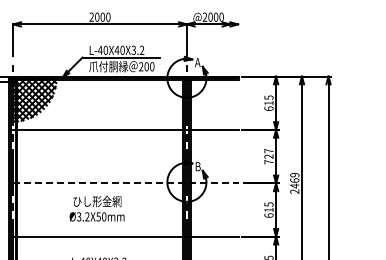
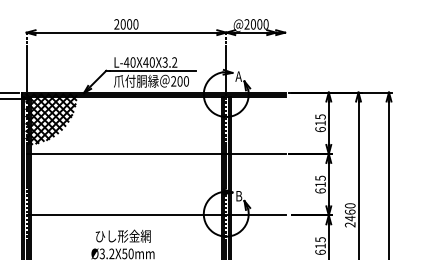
text: (268, 156) -> (320, 184), 727 -> 615
text: (294, 175) -> (349, 206), 2469 -> 2460
line: (126, 183) -> (156, 215), dashed -> solid

